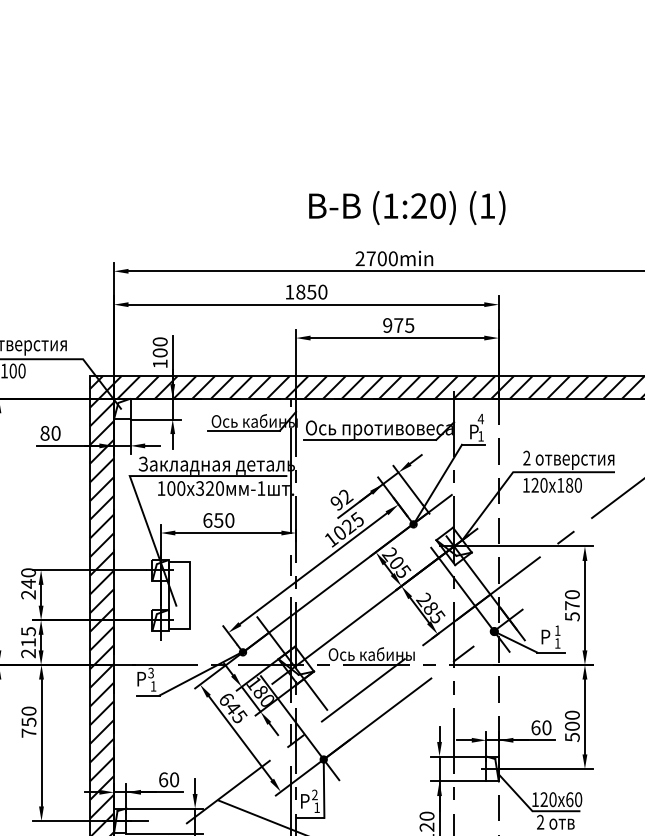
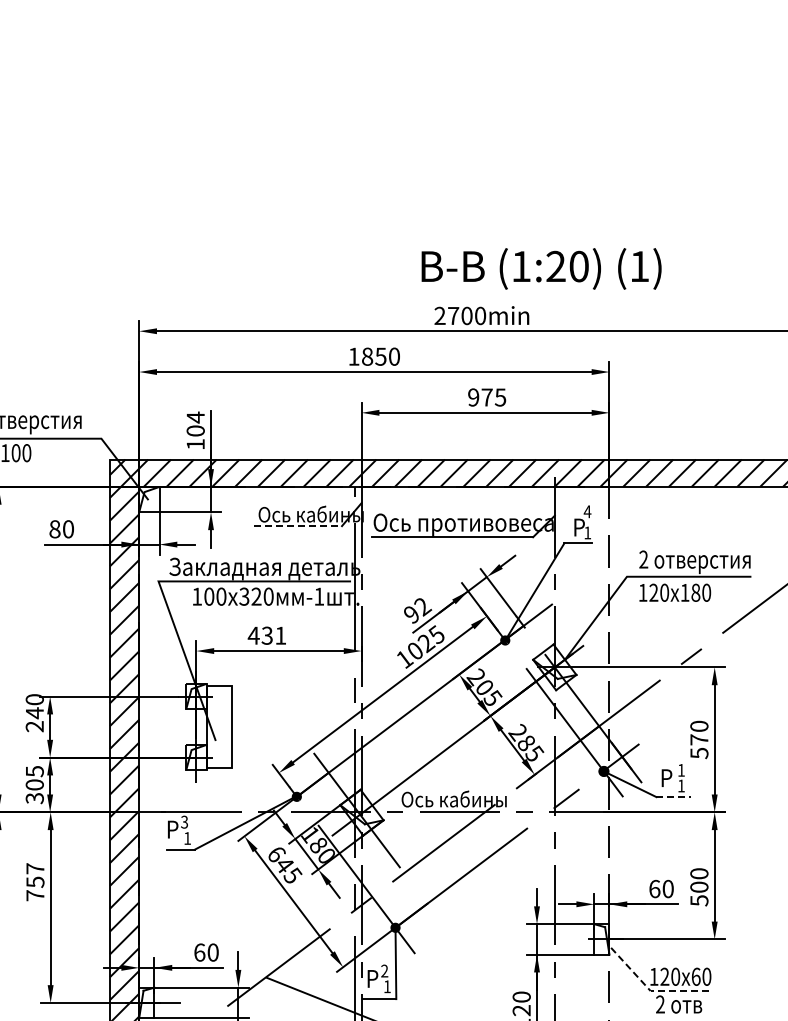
text: (407, 207) -> (541, 268), moved
text: (160, 341) -> (195, 417), 100 -> 104
line: (244, 431) -> (298, 526), solid -> dashed
text: (218, 520) -> (266, 635), 650 -> 431
text: (28, 647) -> (34, 791), 215 -> 305
line: (551, 652) -> (673, 797), solid -> dashed
text: (29, 710) -> (35, 868), 750 -> 757
line: (531, 810) -> (649, 990), solid -> dashed

